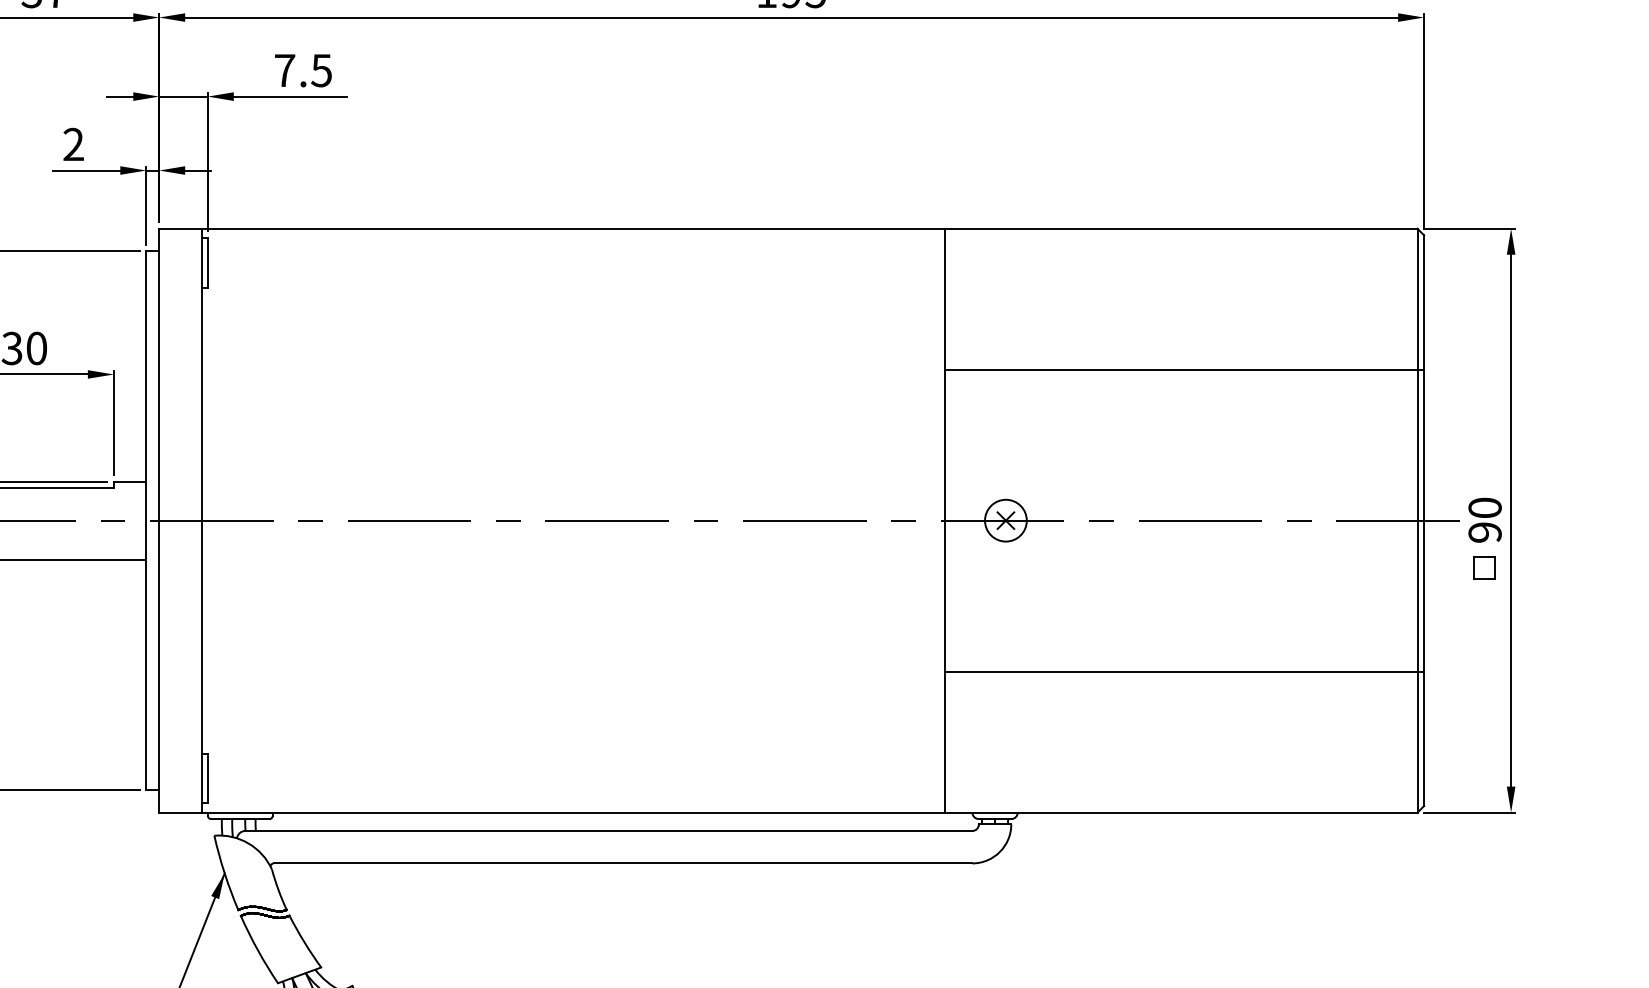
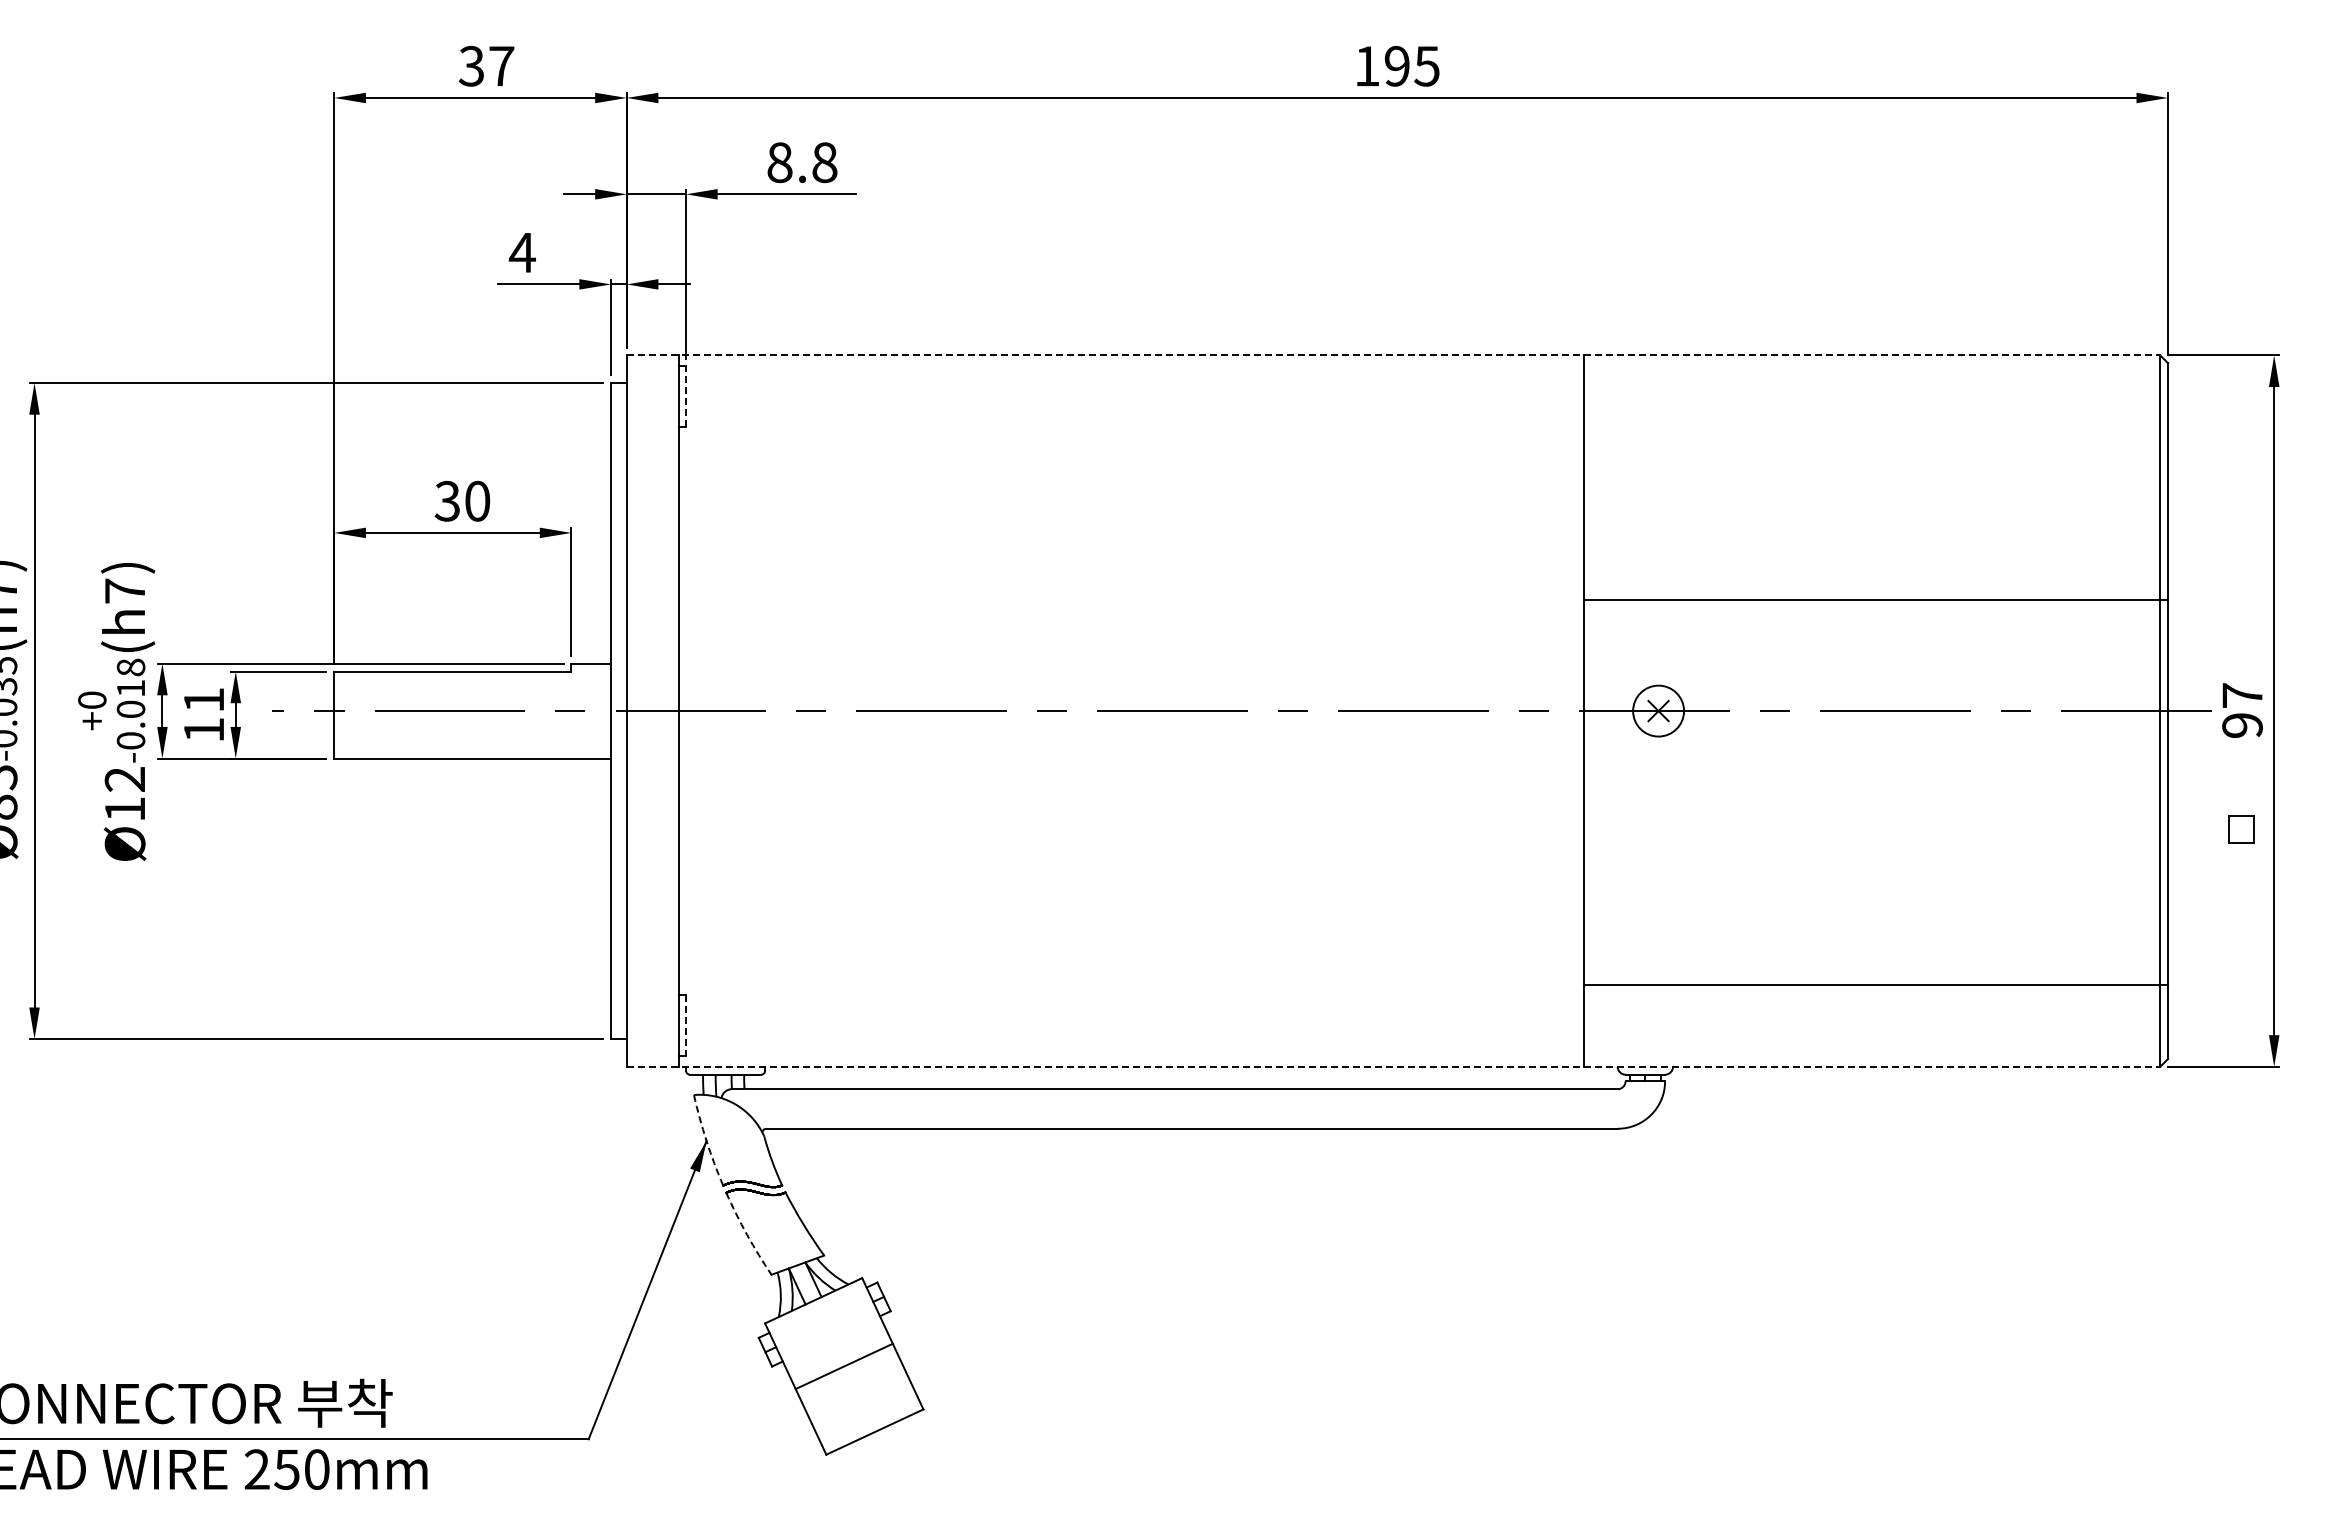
text: (303, 70) -> (802, 162), 7.5 -> 8.8
text: (72, 144) -> (521, 252), 2 -> 4
line: (788, 228) -> (1393, 355), solid -> dashed
line: (208, 262) -> (686, 396), solid -> dashed
line: (1183, 370) -> (1875, 600), moved
text: (1485, 507) -> (2242, 695), 90 -> 97
part: (1484, 567) -> (2241, 829), moved
line: (1183, 672) -> (1875, 985), moved
line: (208, 778) -> (686, 1025), solid -> dashed
line: (788, 812) -> (1393, 1066), solid -> dashed
arc: (224, 873) -> (706, 1140), solid -> dashed
arc: (258, 950) -> (747, 1234), solid -> dashed

